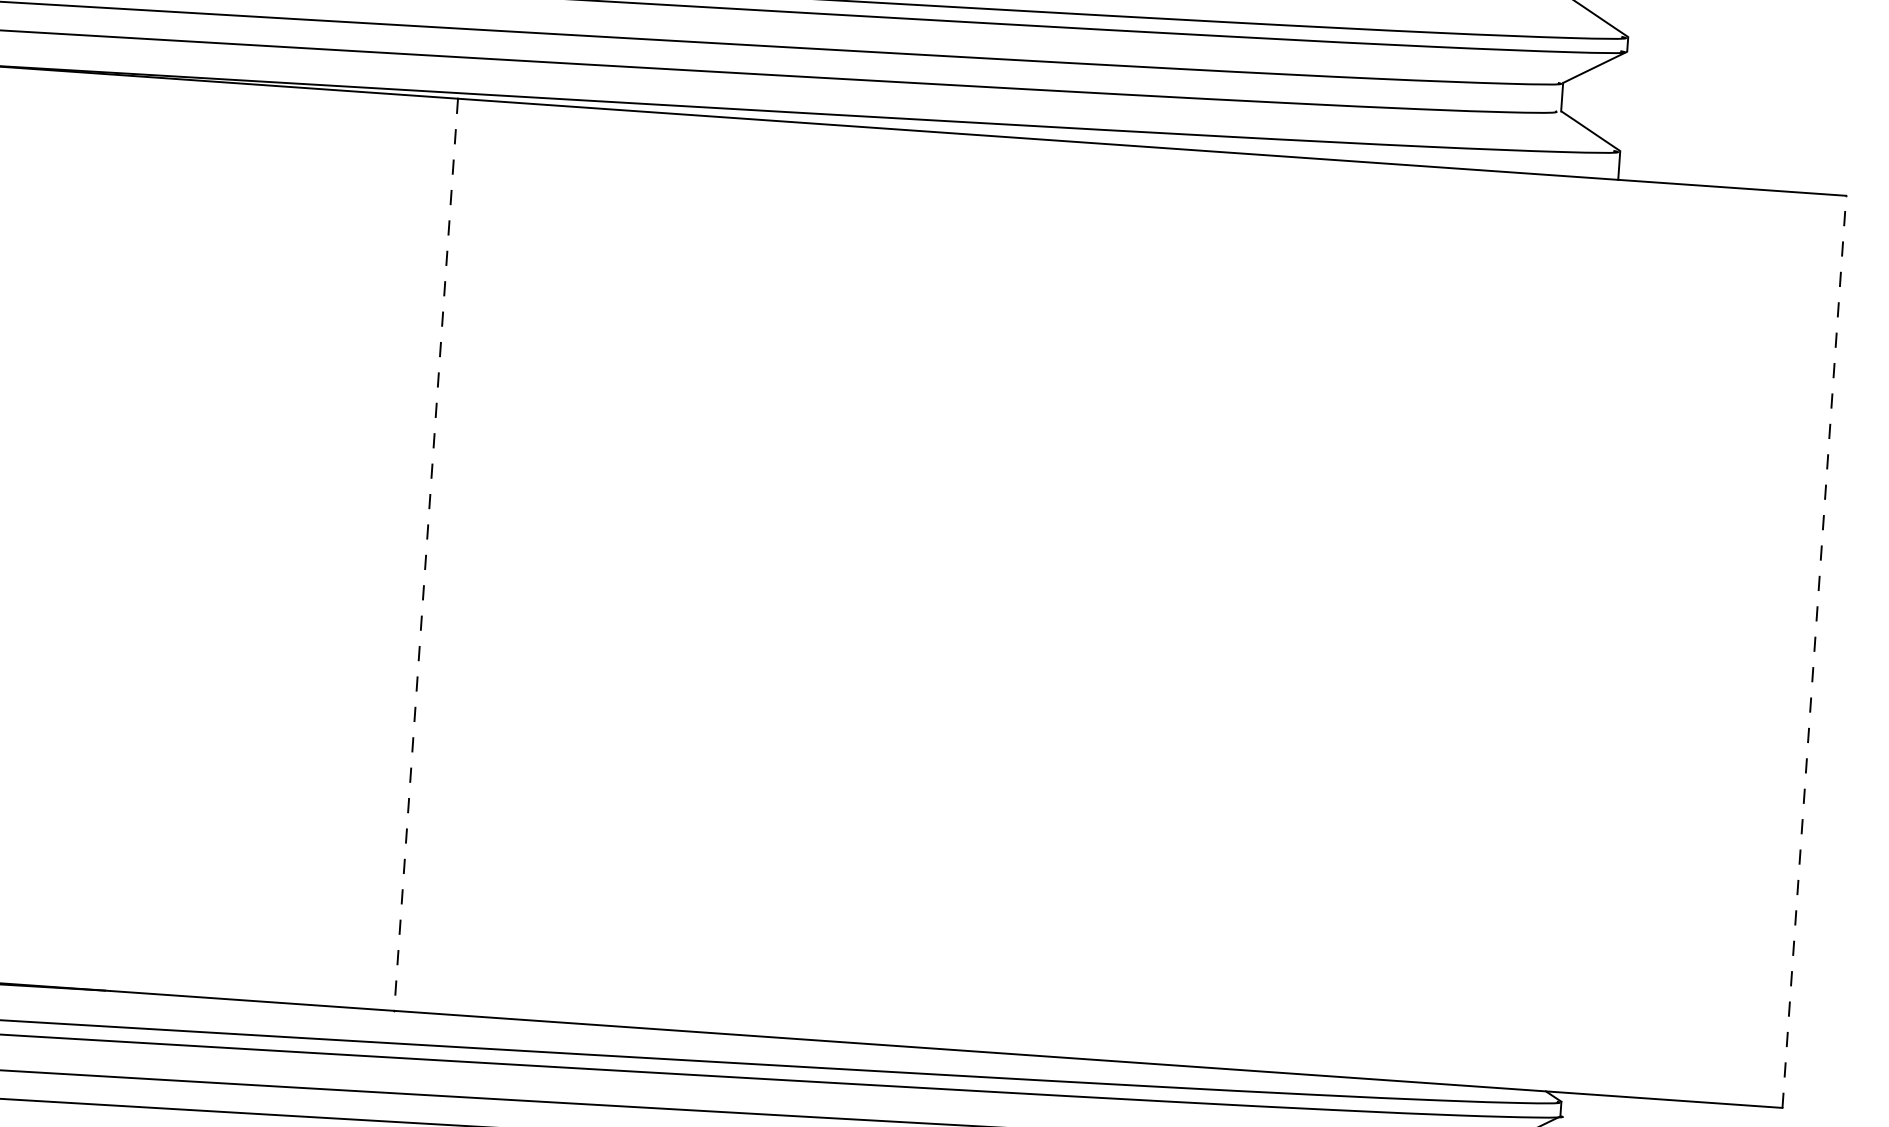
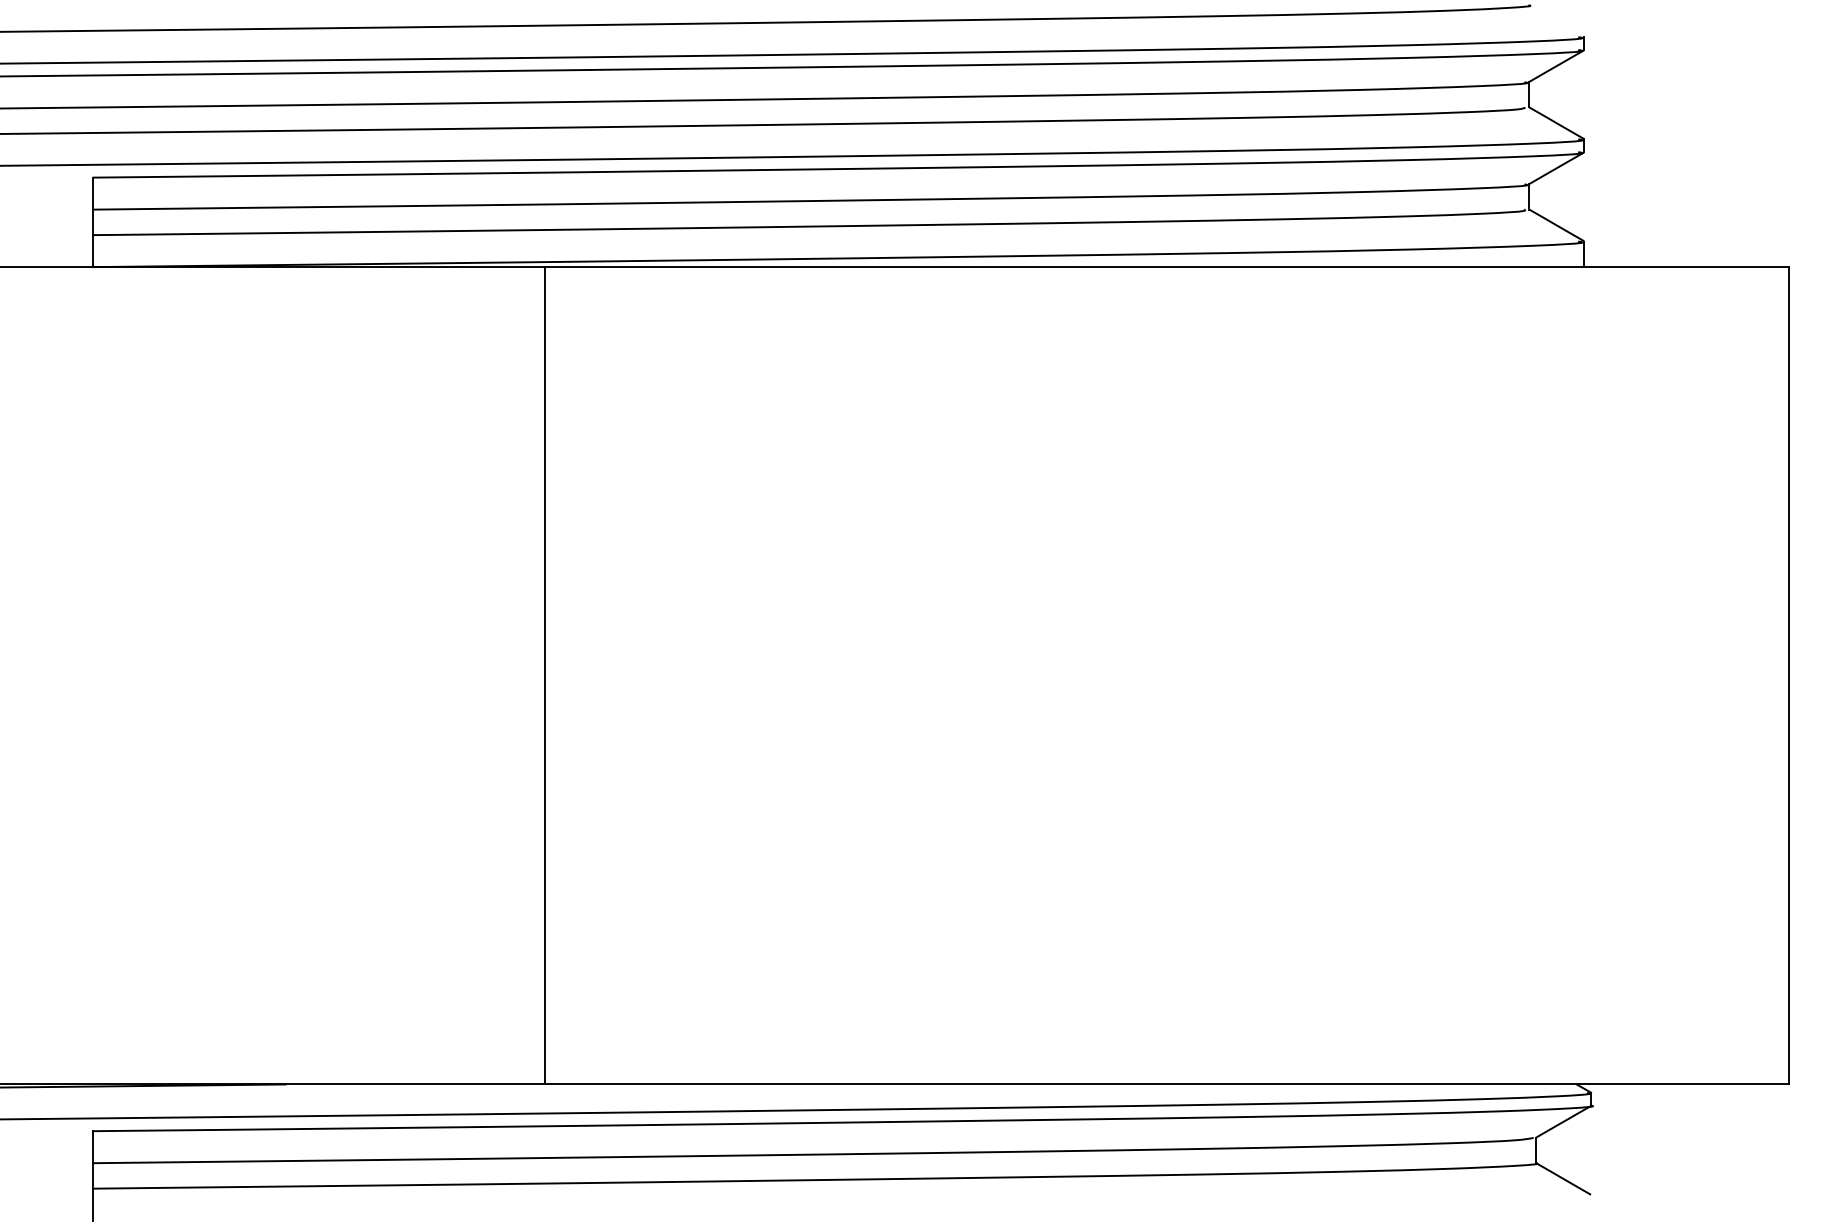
line: (425, 554) -> (544, 675), dashed -> solid
line: (1814, 651) -> (1788, 675), dashed -> solid

